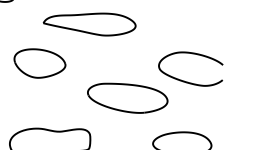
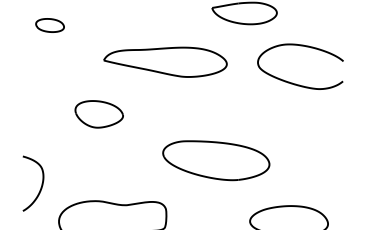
part: (40, 63) -> (99, 114), size x0.7
curve: (187, 81) -> (295, 83), moved

